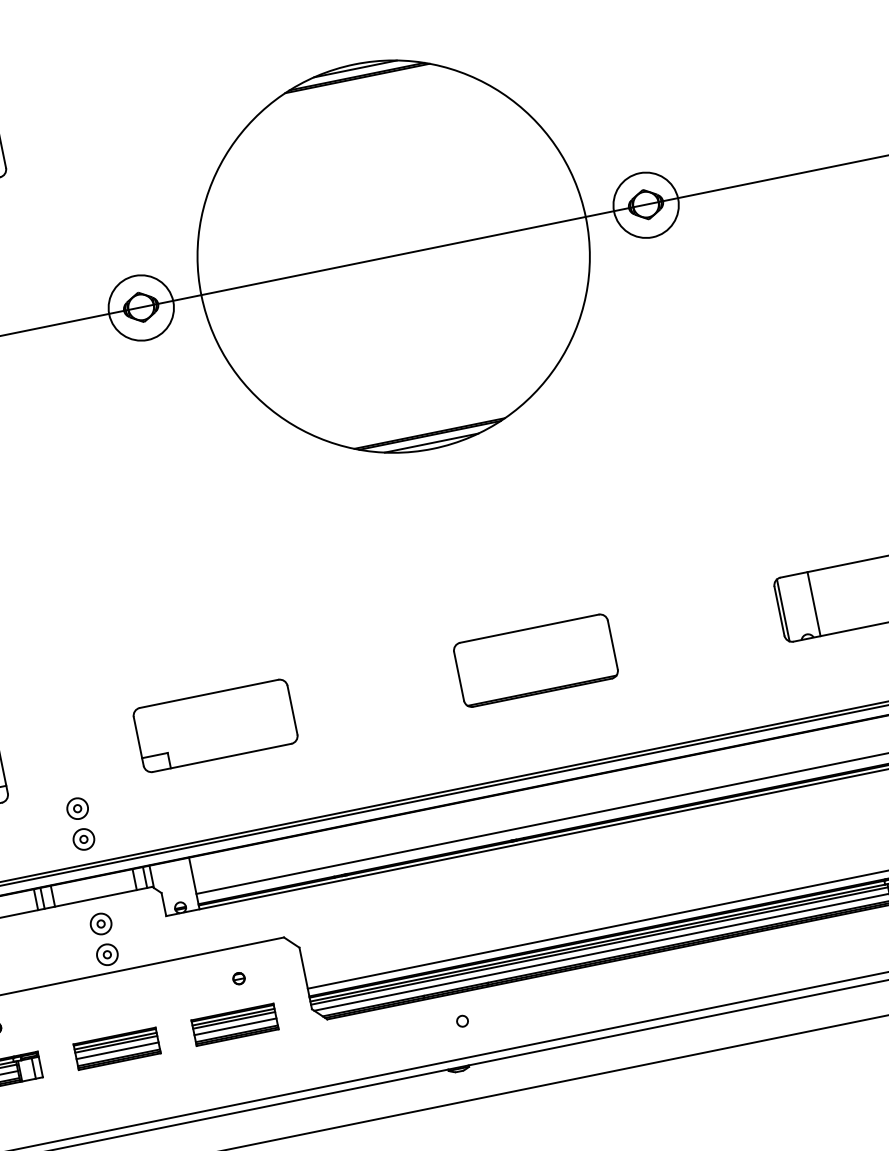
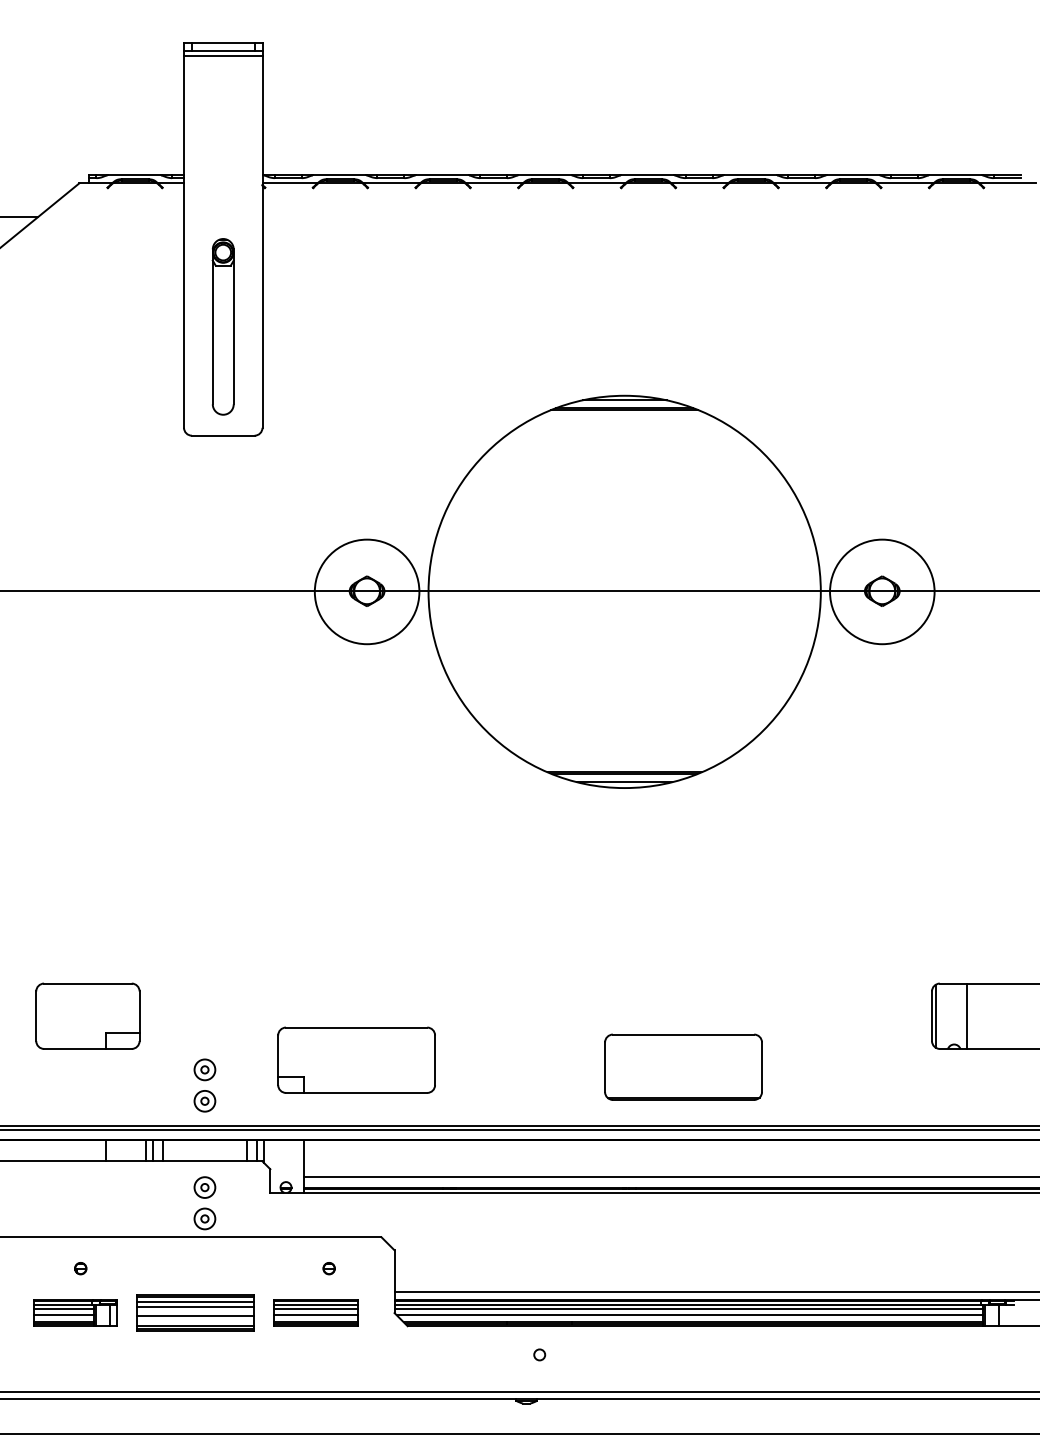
circle: (645, 205) -> (881, 591), size x1.6
circle: (140, 307) -> (366, 591), size x1.6
part: (535, 659) -> (683, 1066), moved
part: (215, 725) -> (356, 1059), moved
part: (116, 1048) -> (195, 1312), size x1.4

